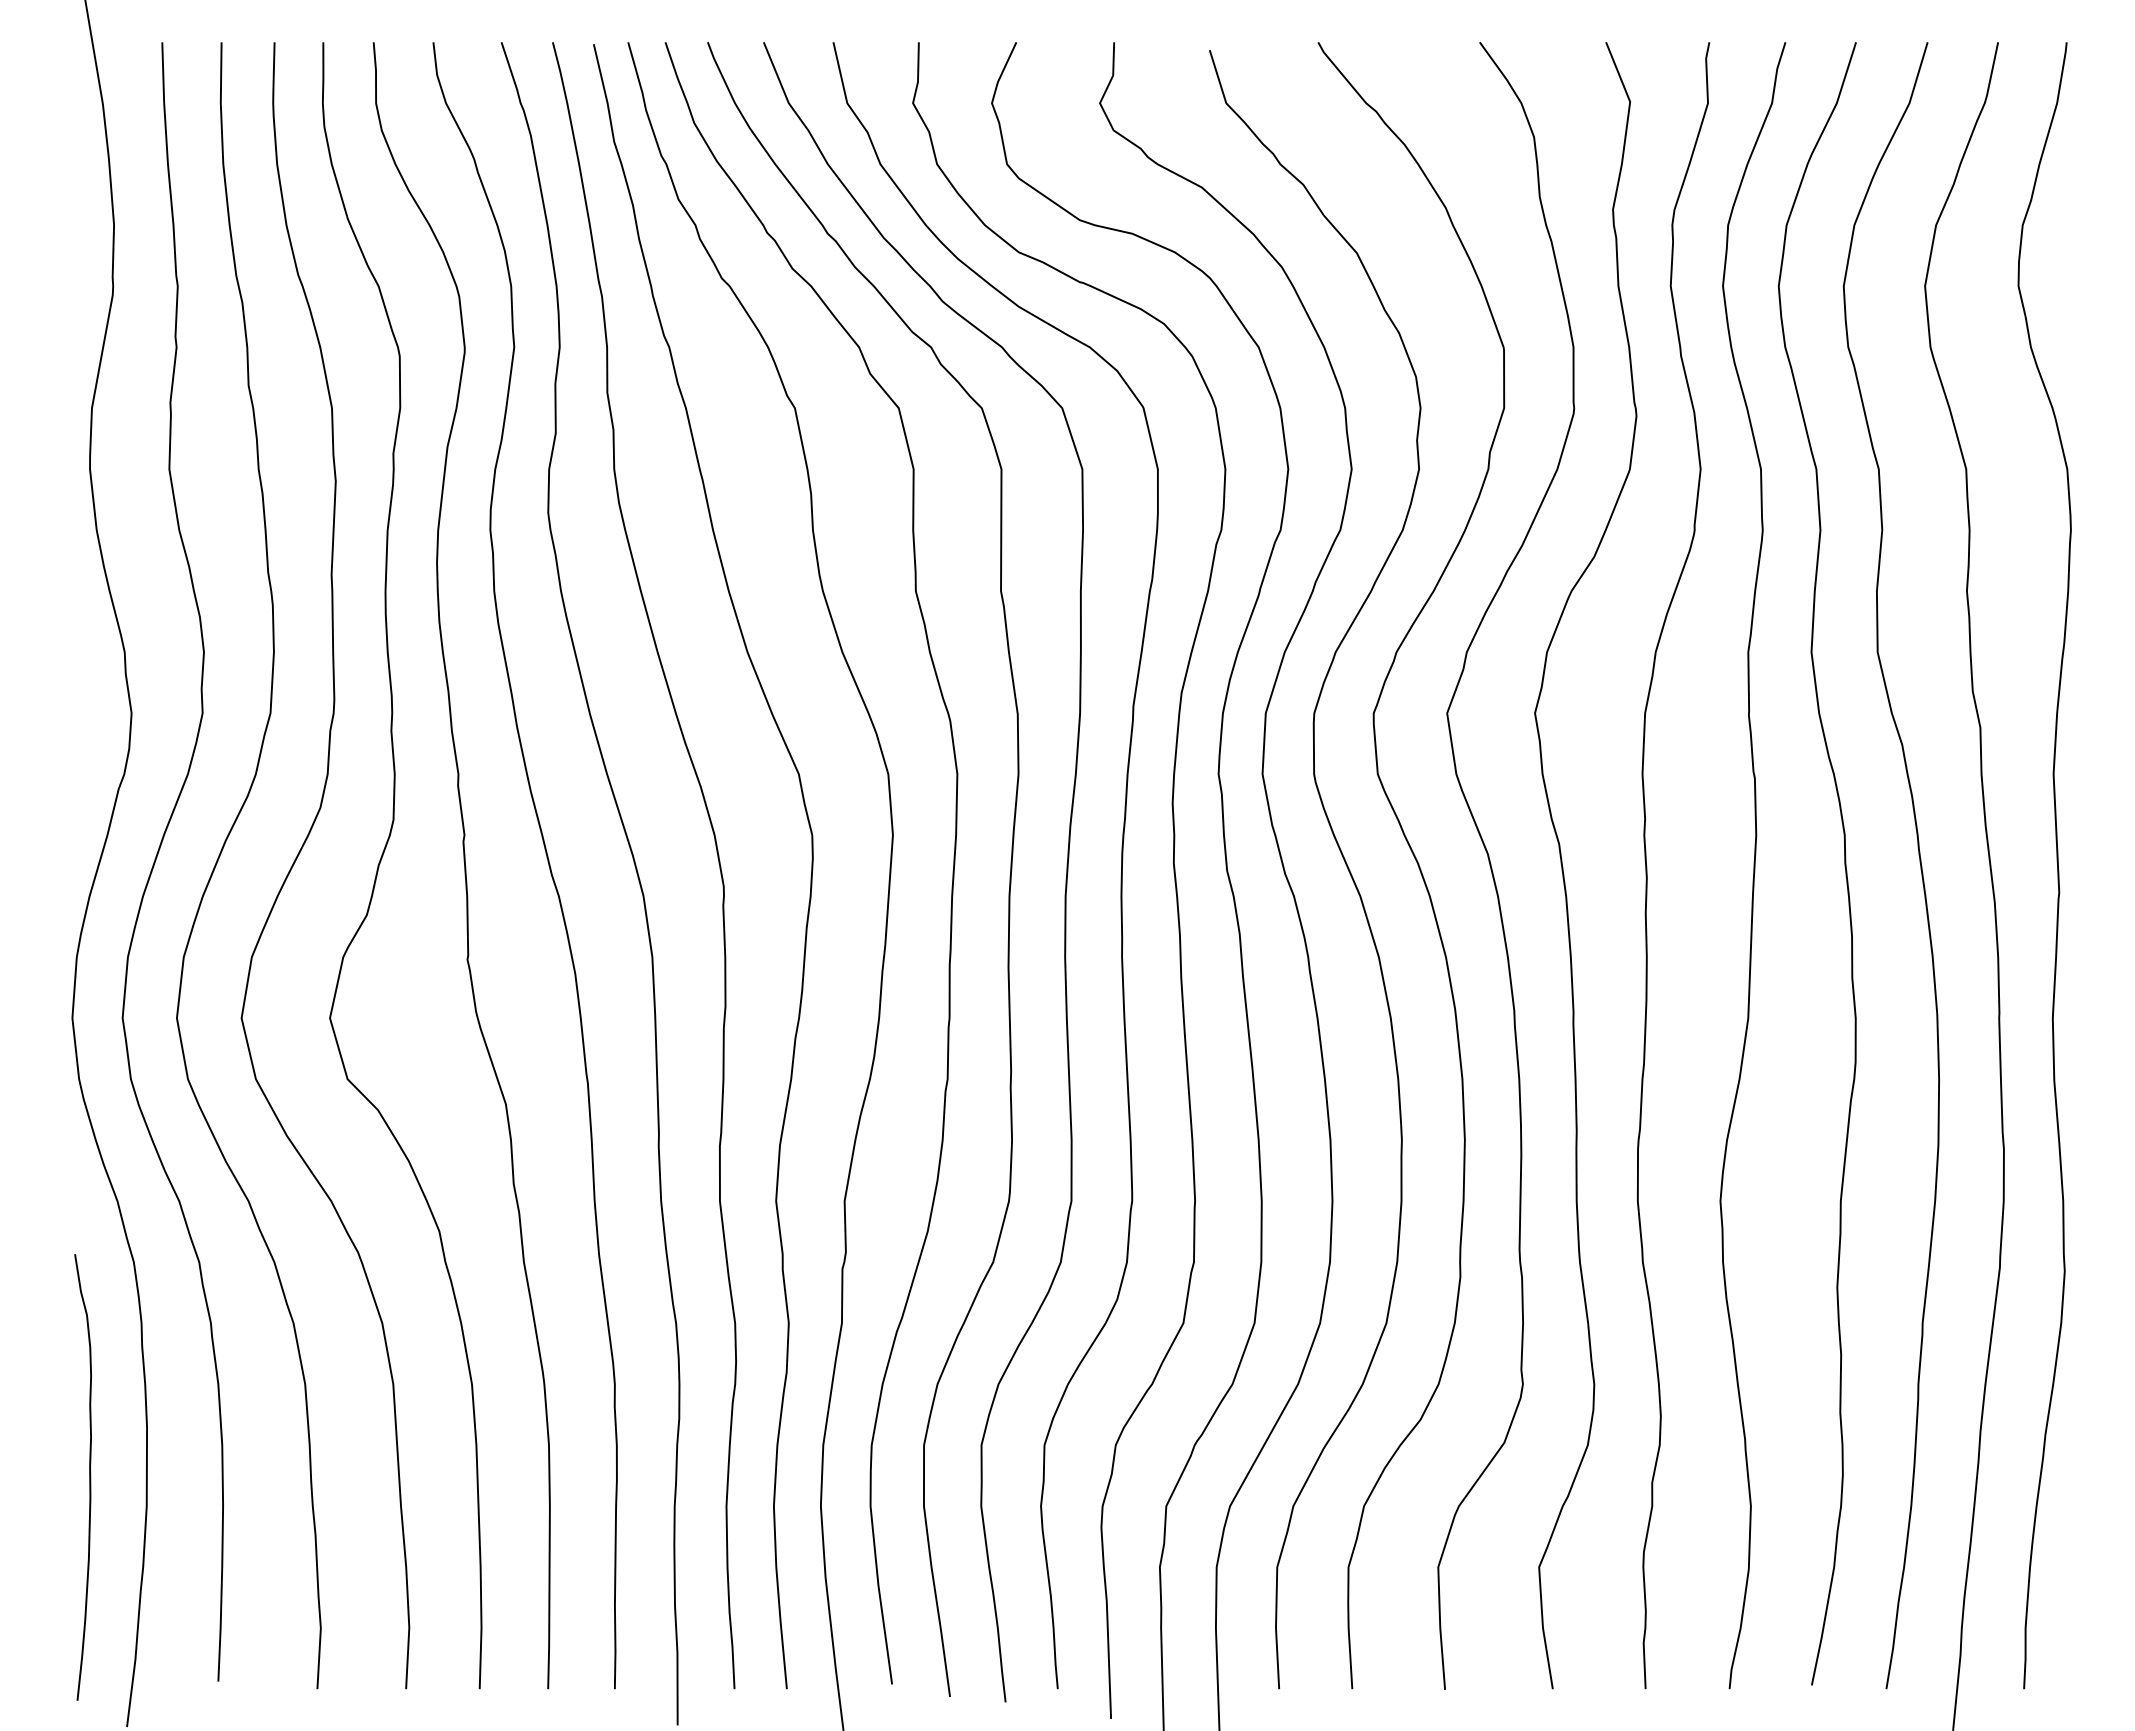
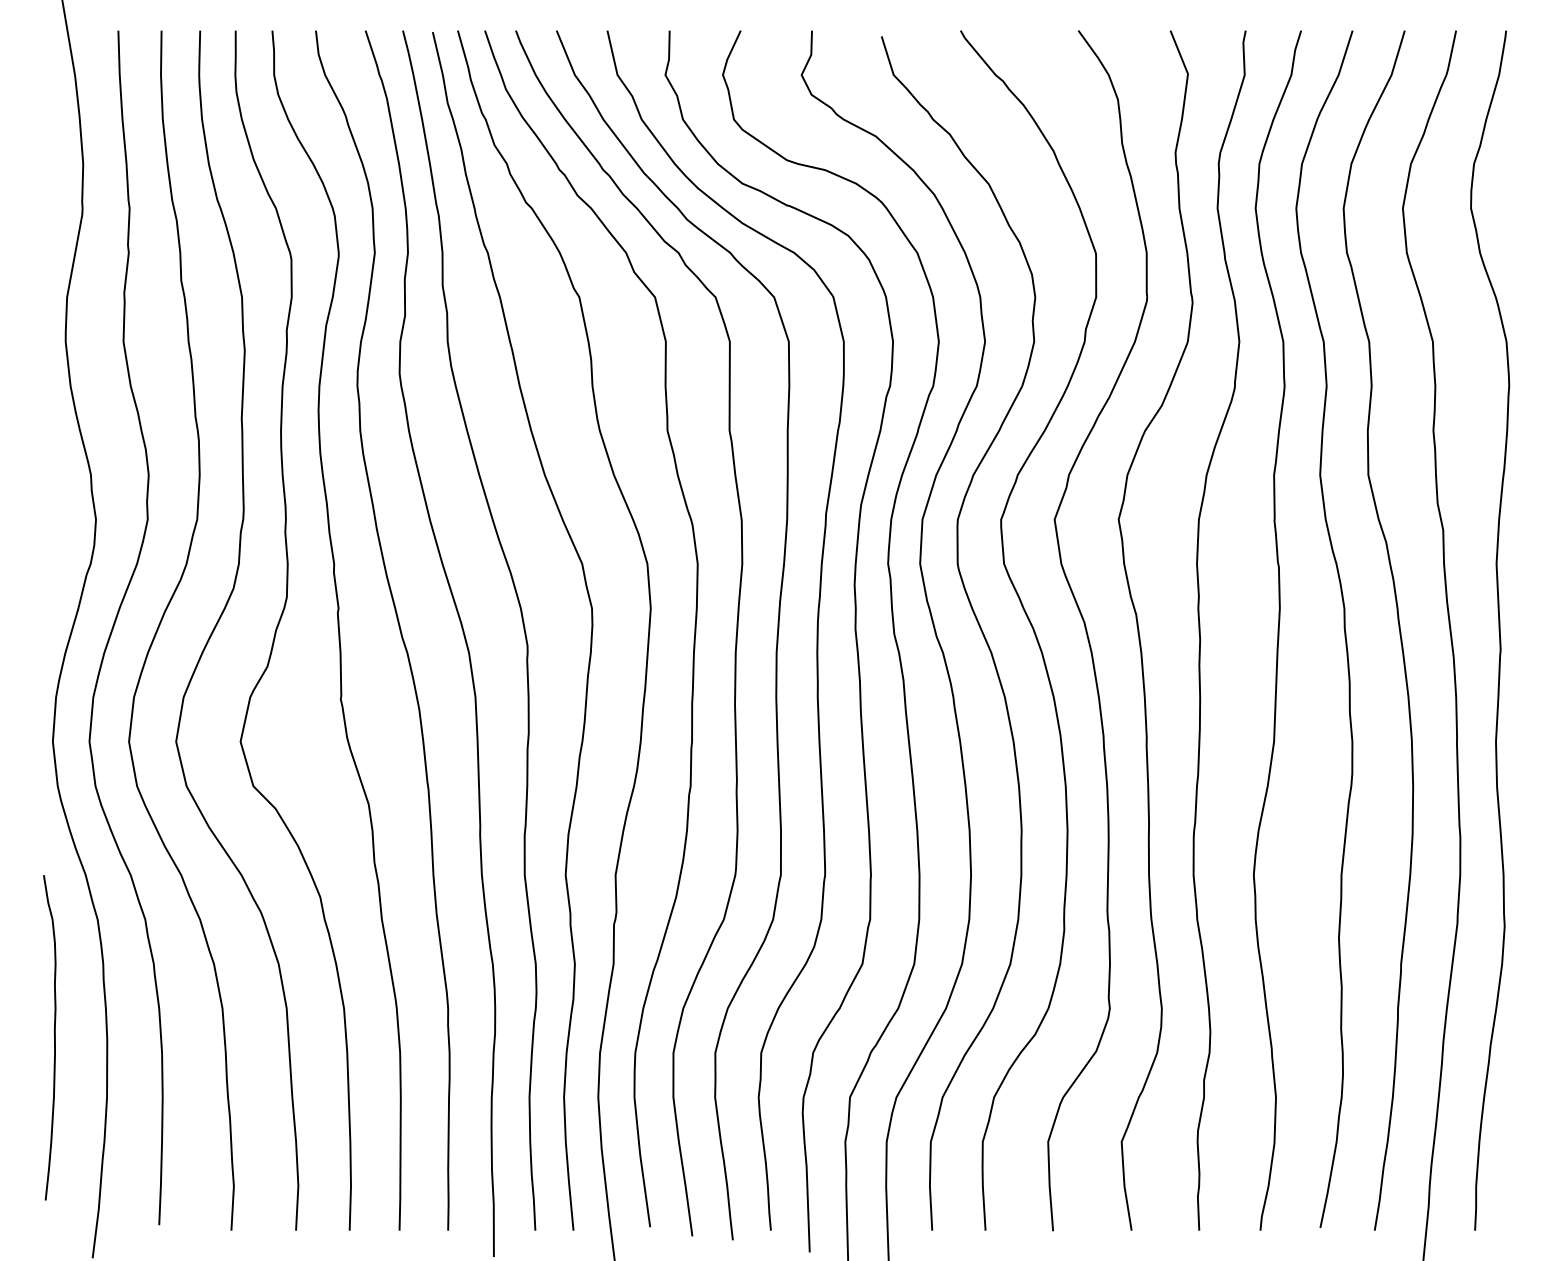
curve: (89, 1477) -> (54, 1037), moved

